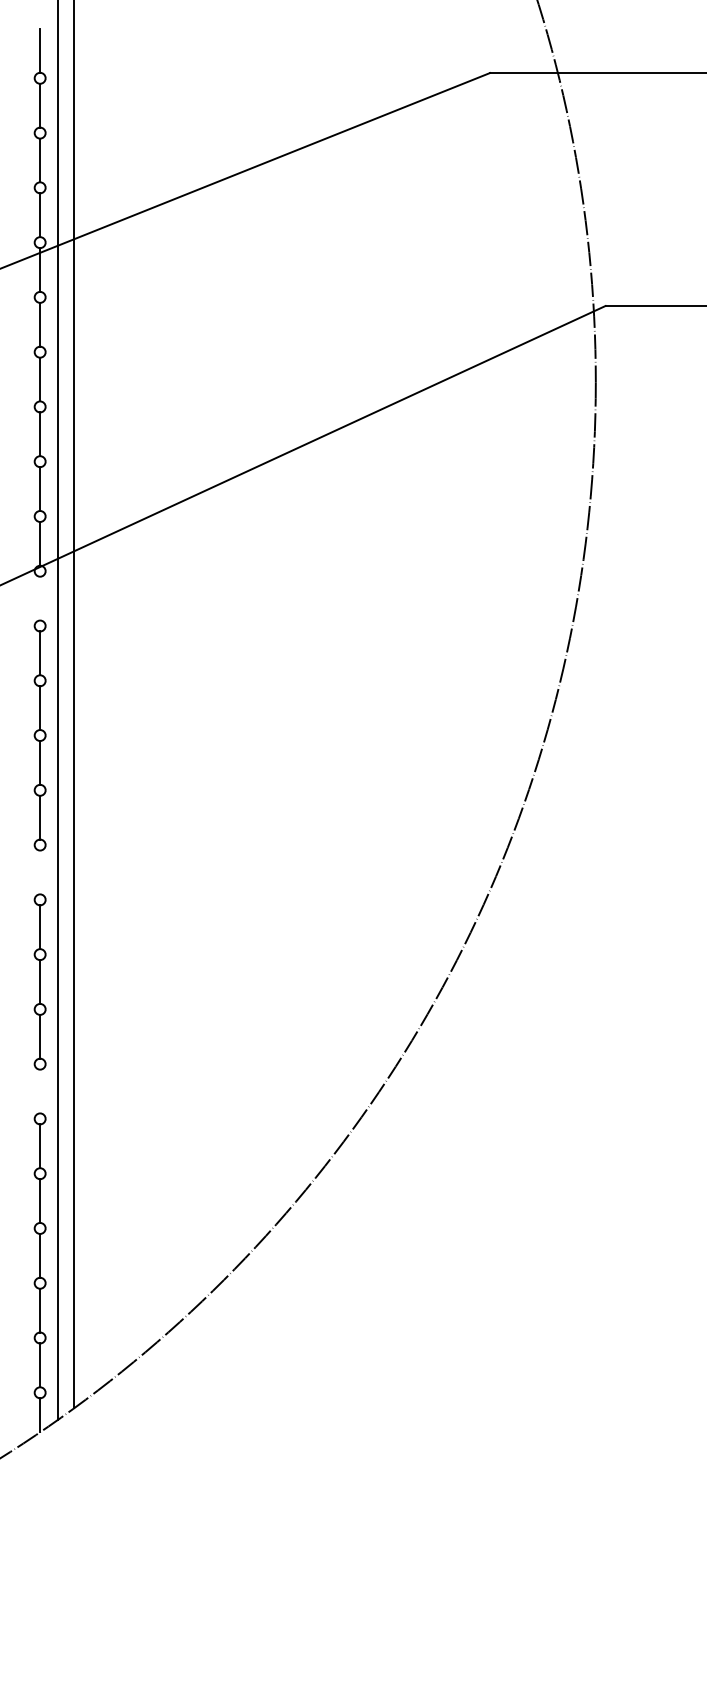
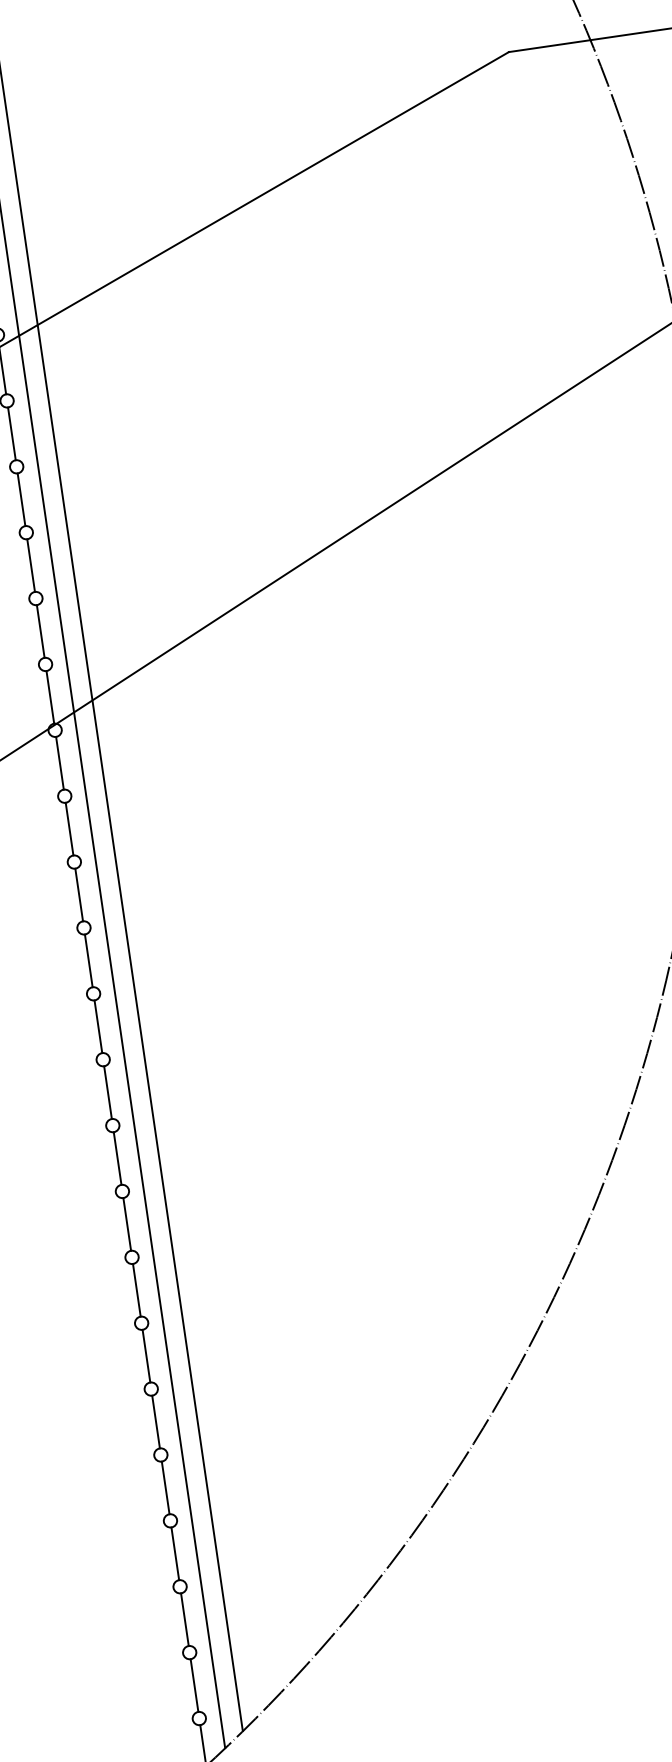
line: (40, 598) -> (60, 763), added
line: (40, 872) -> (108, 1092), added
line: (40, 1091) -> (146, 1356), added

